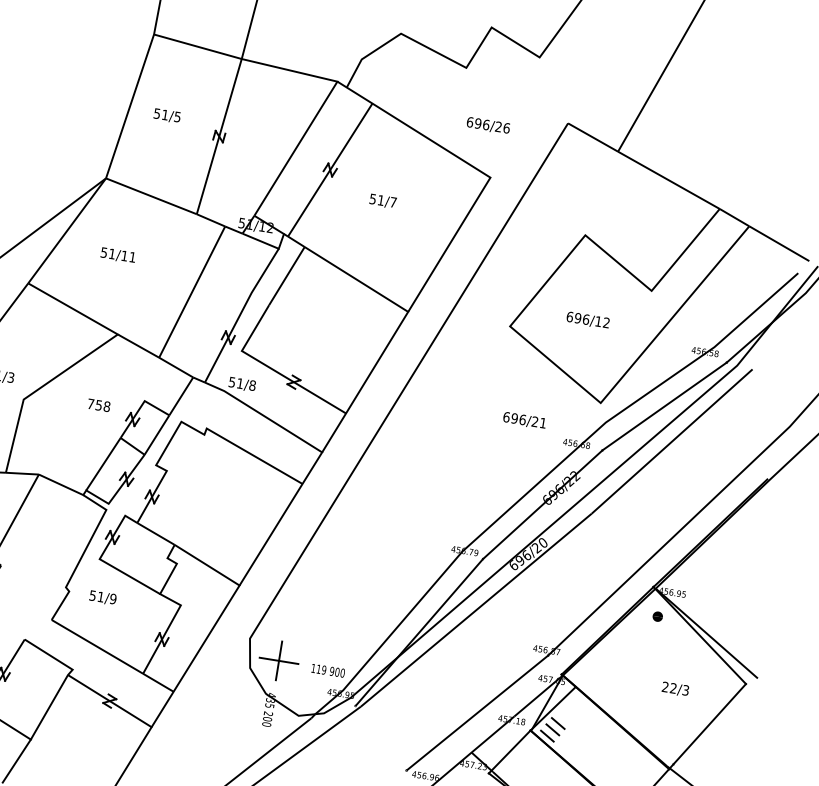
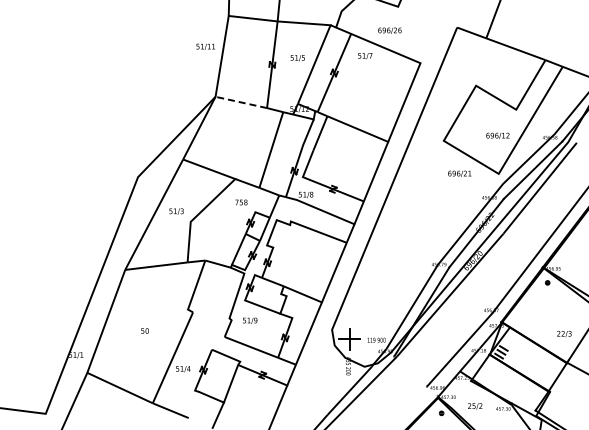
text: (166, 116) -> (297, 58), moved
text: (487, 125) -> (389, 30), moved
line: (149, 196) -> (240, 102), solid -> dashed
text: (383, 202) -> (365, 56), moved
text: (117, 254) -> (205, 46), moved
text: (587, 319) -> (497, 135), moved
text: (99, 405) -> (241, 202), moved
text: (524, 419) -> (459, 173), moved
text: (675, 690) -> (564, 334), moved

